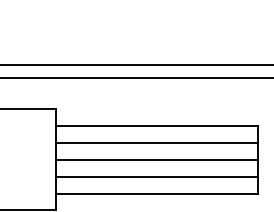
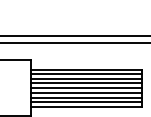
line: (156, 135) -> (86, 74), added
line: (156, 151) -> (86, 83), added
line: (156, 167) -> (86, 92), added
line: (156, 185) -> (86, 102), added

